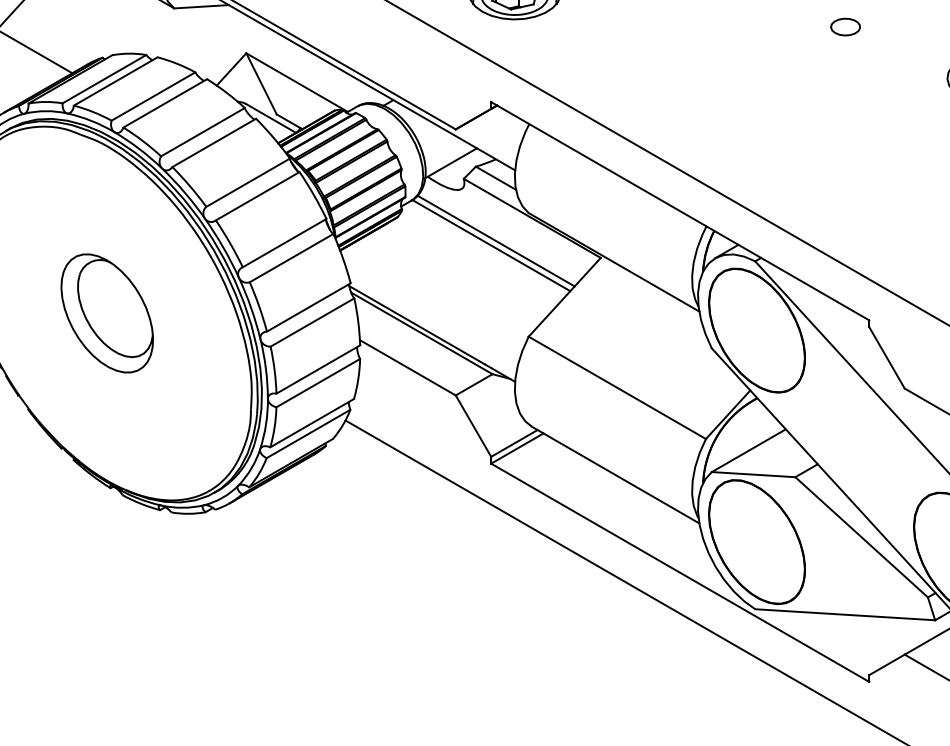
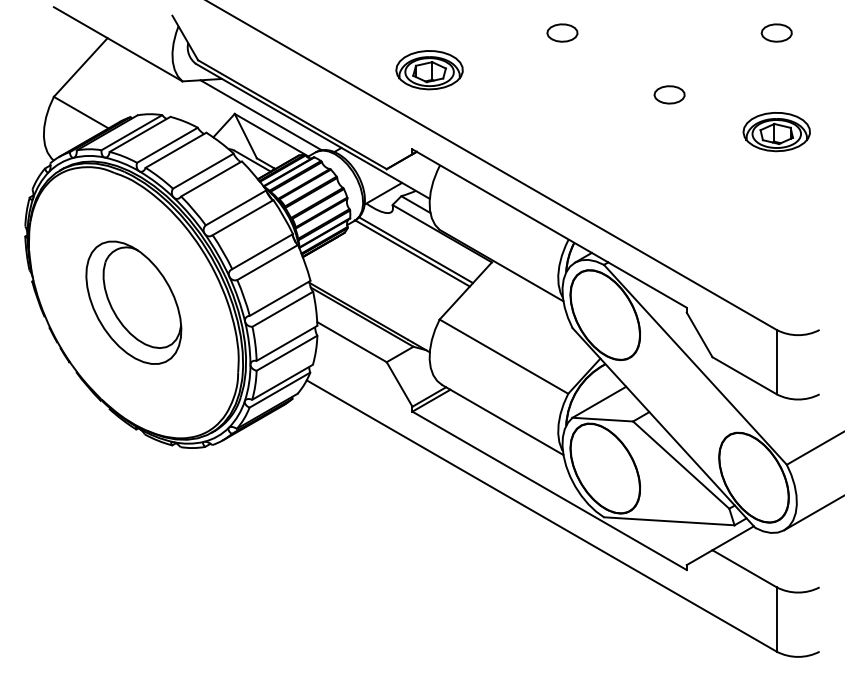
part: (845, 26) -> (669, 94), size x1.43
line: (281, 55) -> (260, 115), added
part: (106, 313) -> (133, 302), size x1.43

